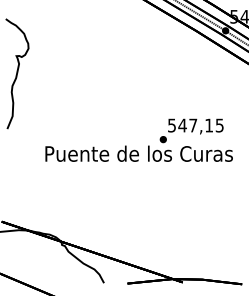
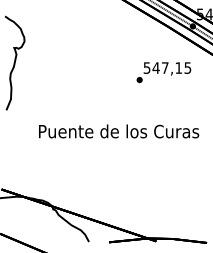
text: (191, 130) -> (163, 72), moved

